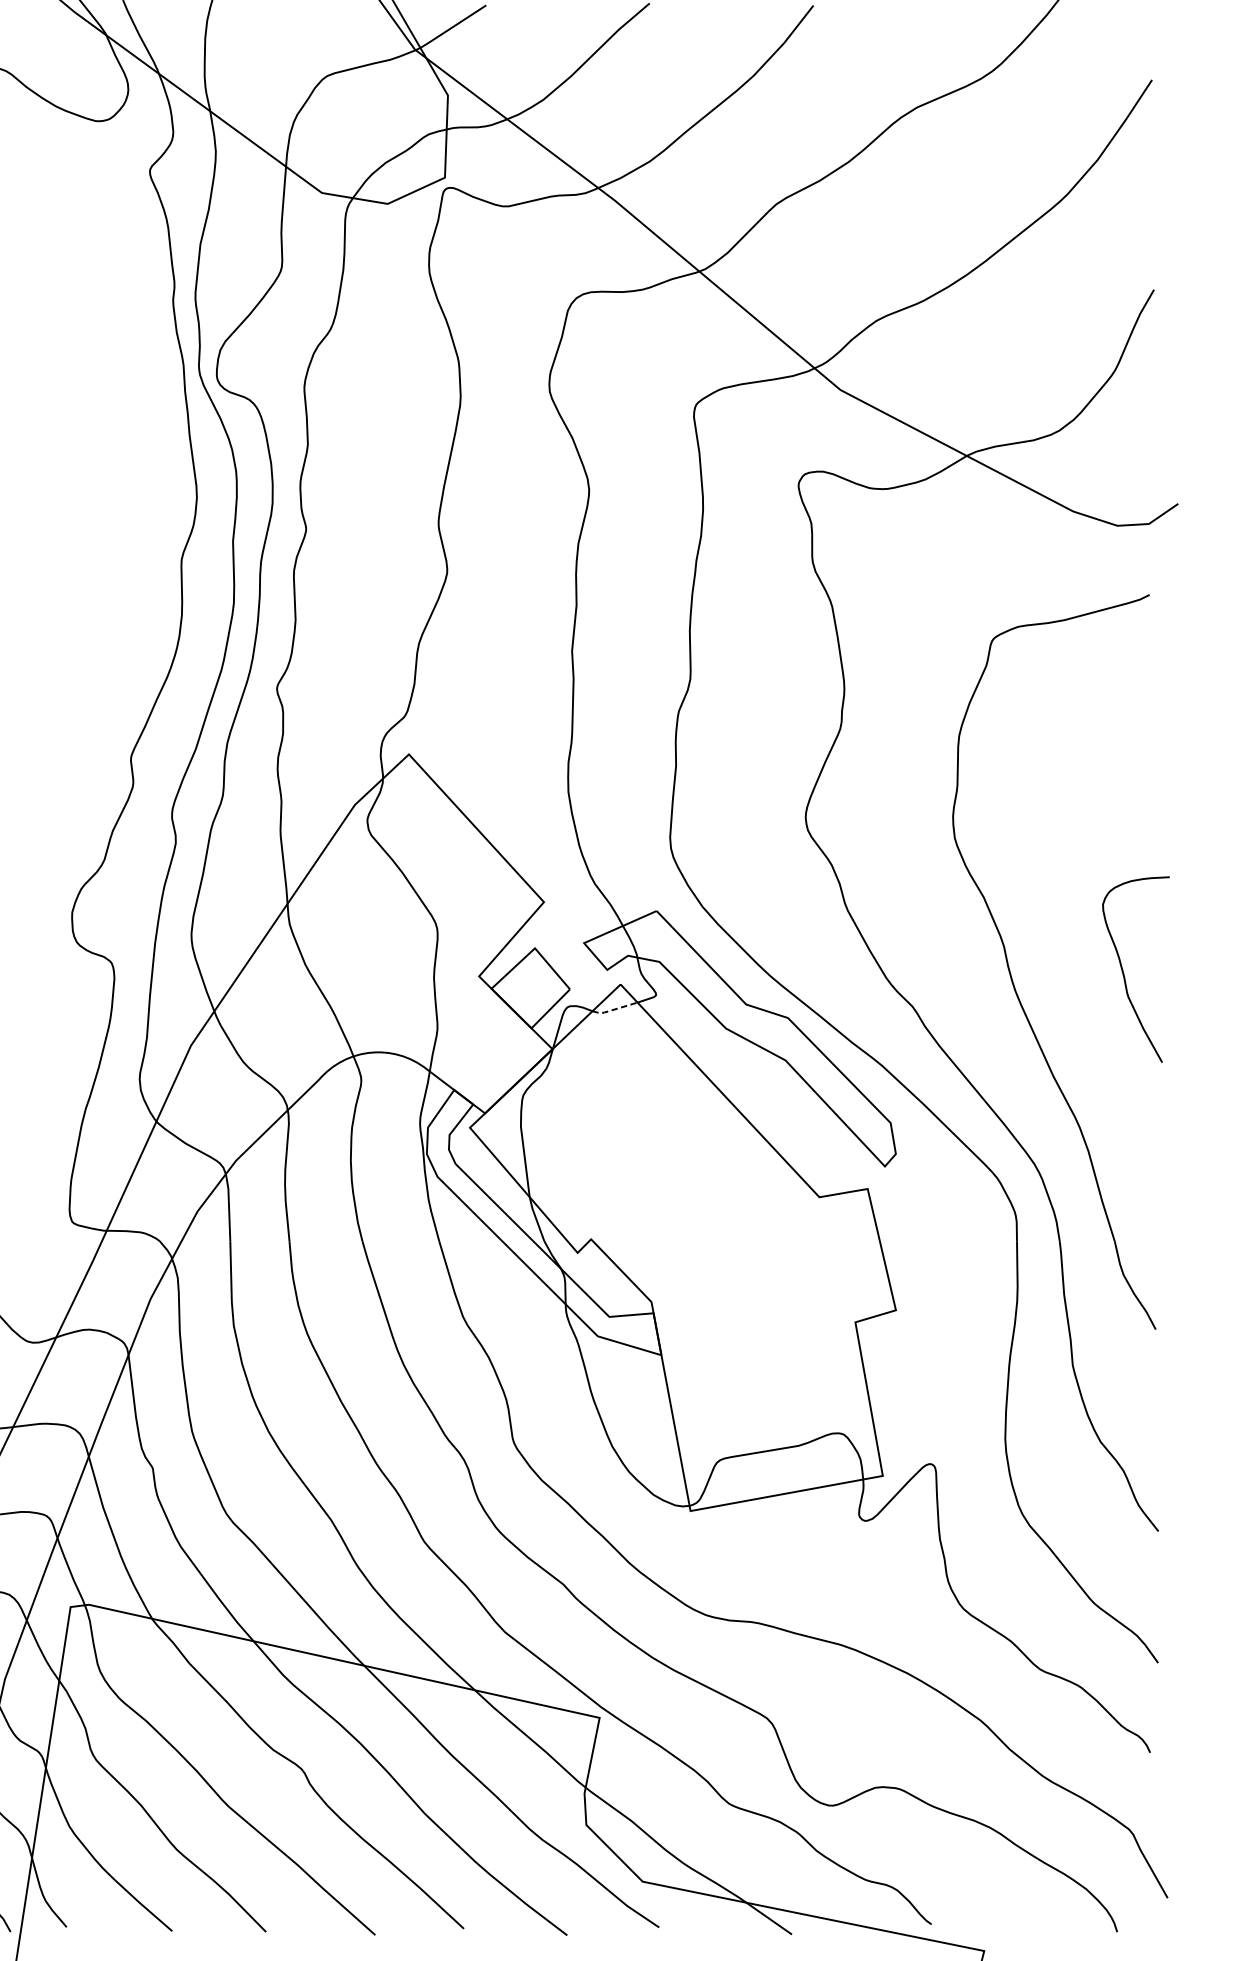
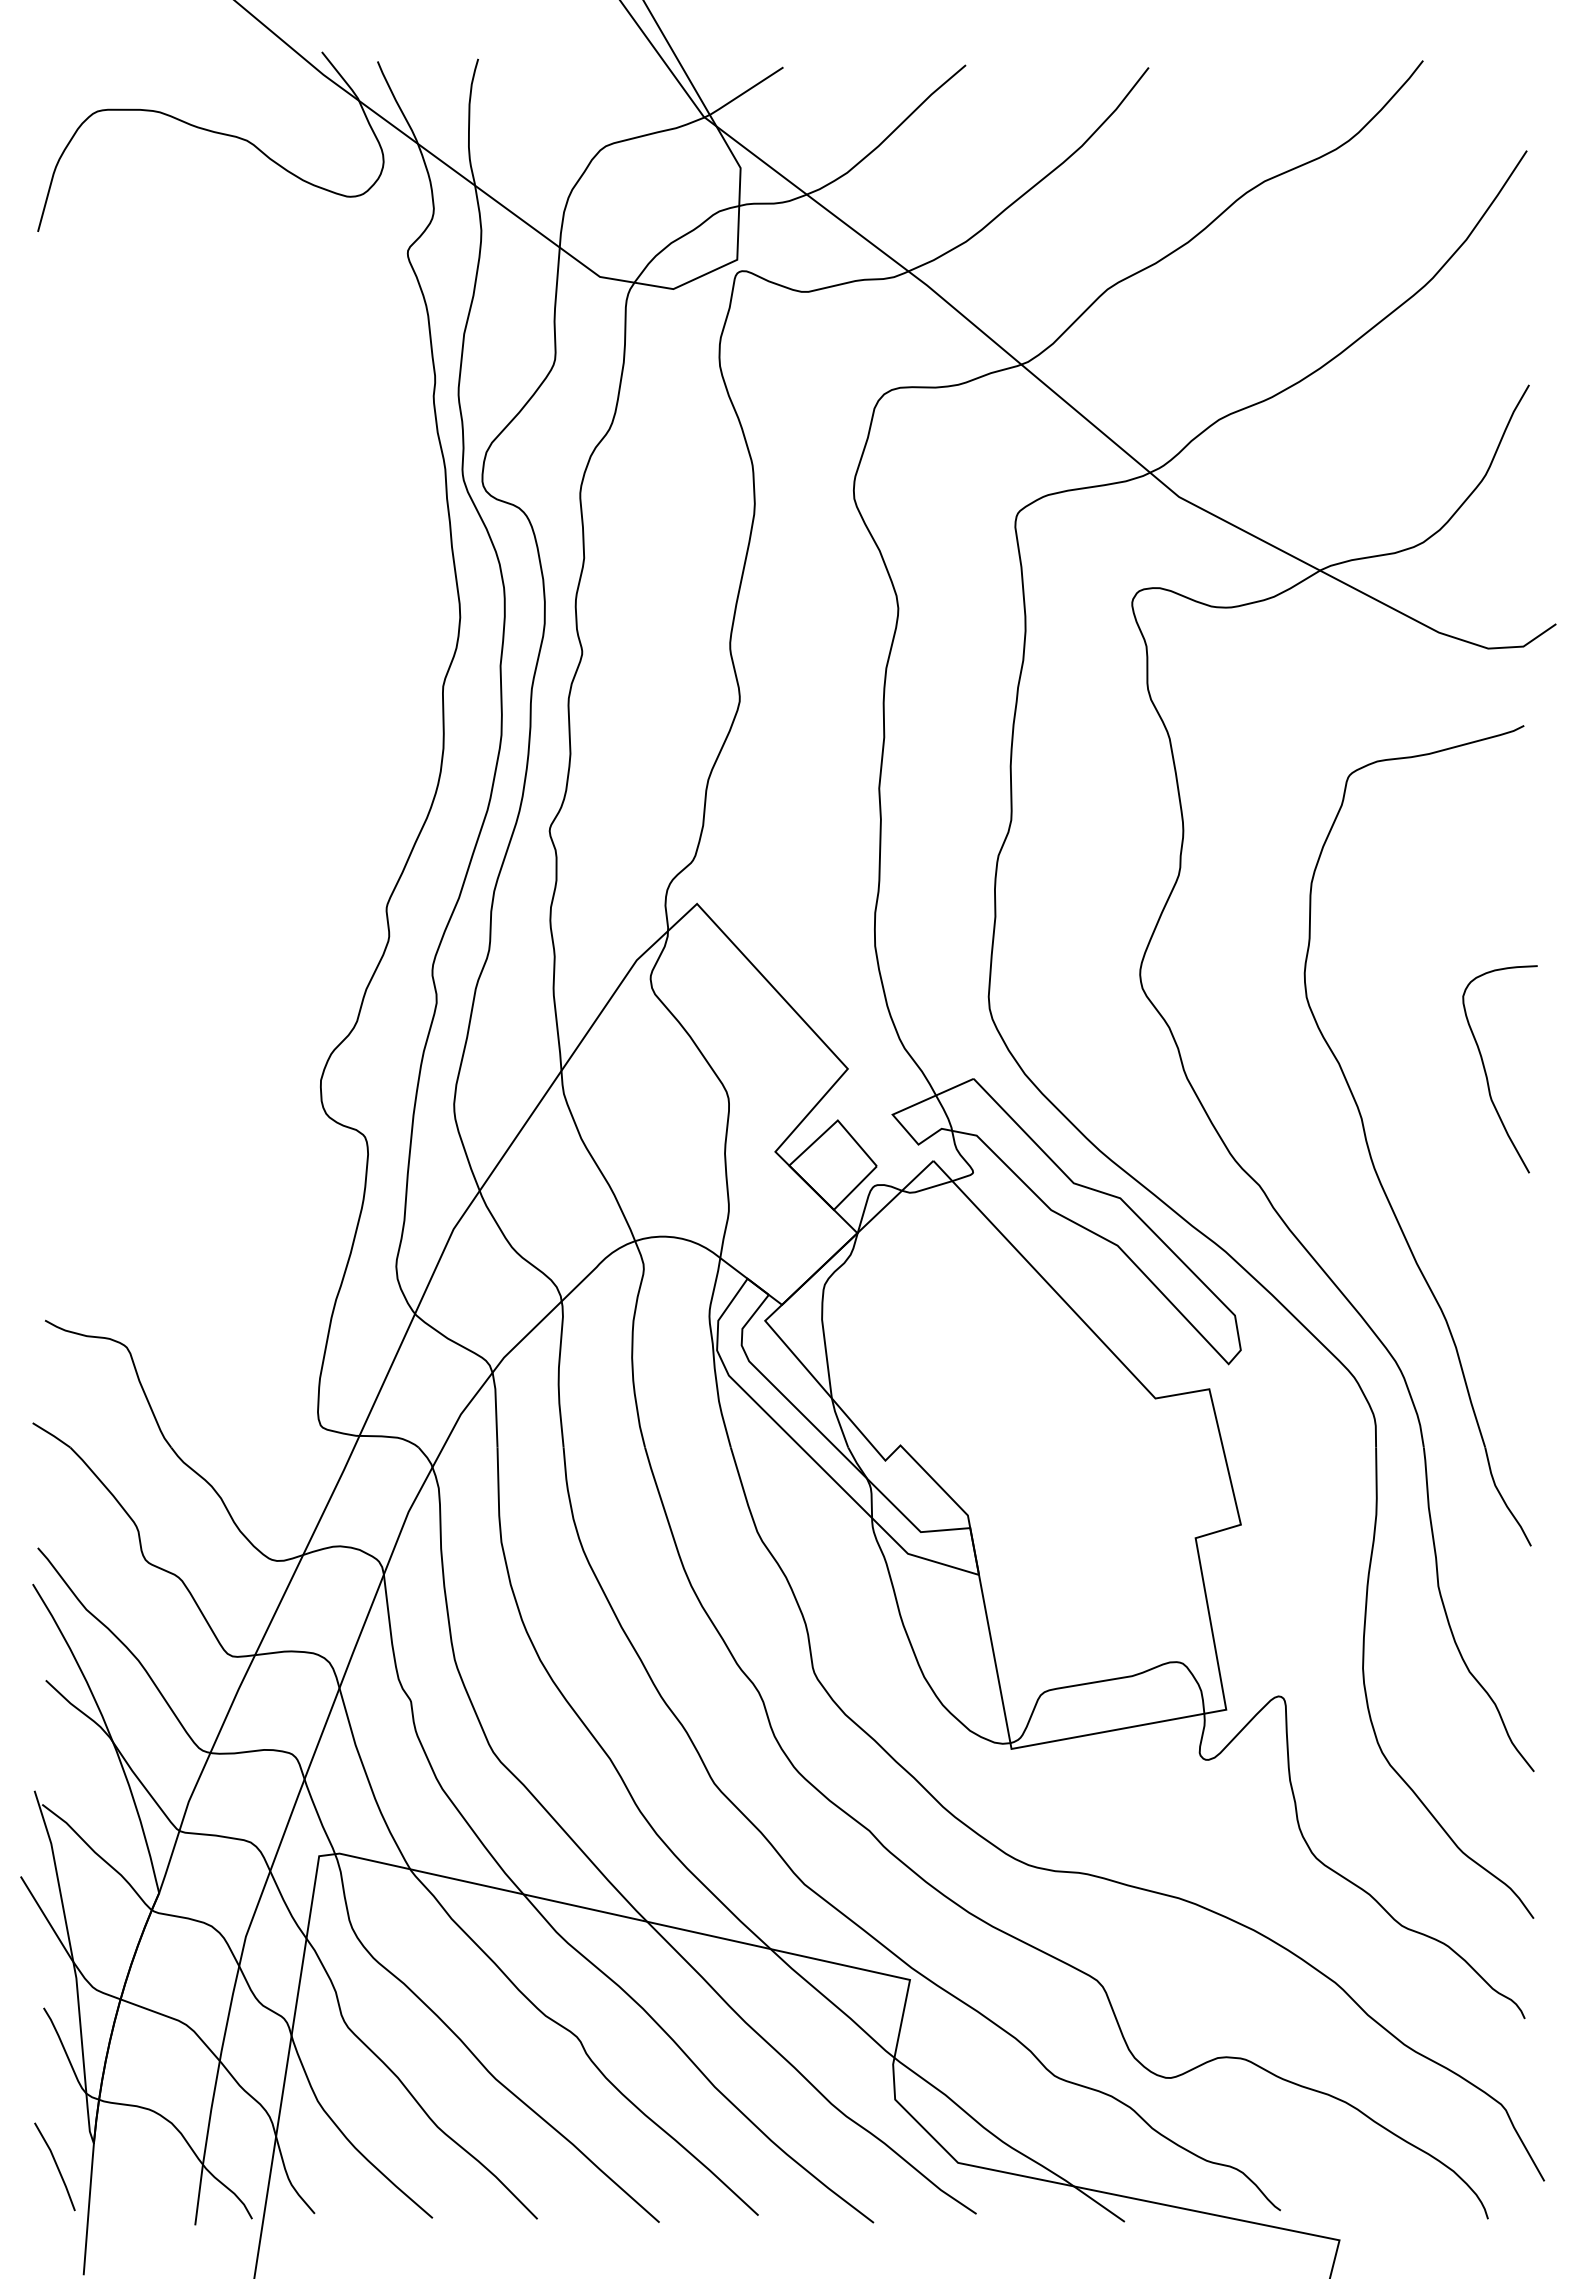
curve: (1123, 971) -> (1486, 1071), moved
line: (613, 1010) -> (925, 1189), dashed -> solid

